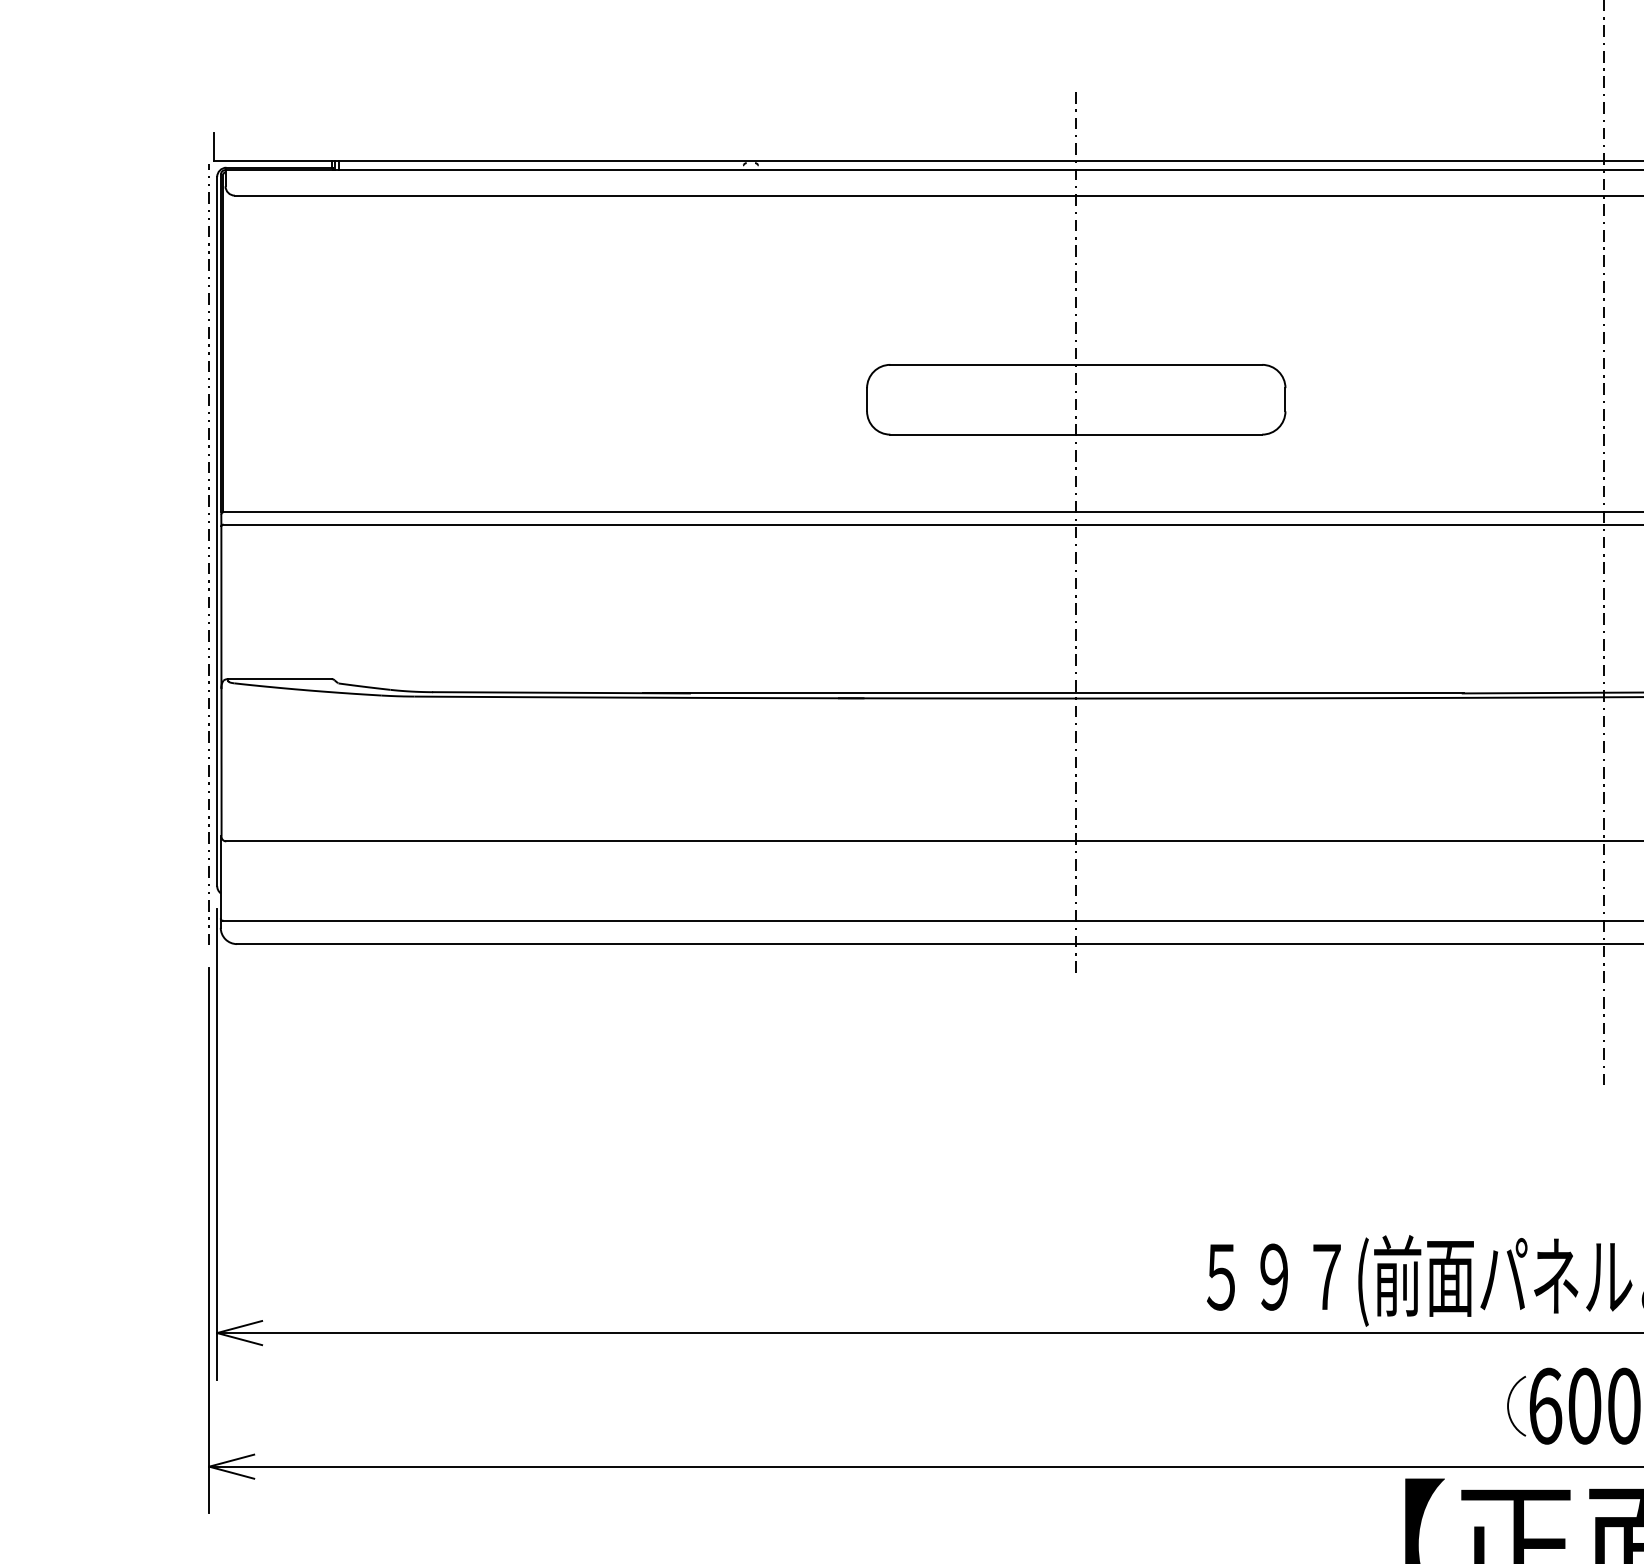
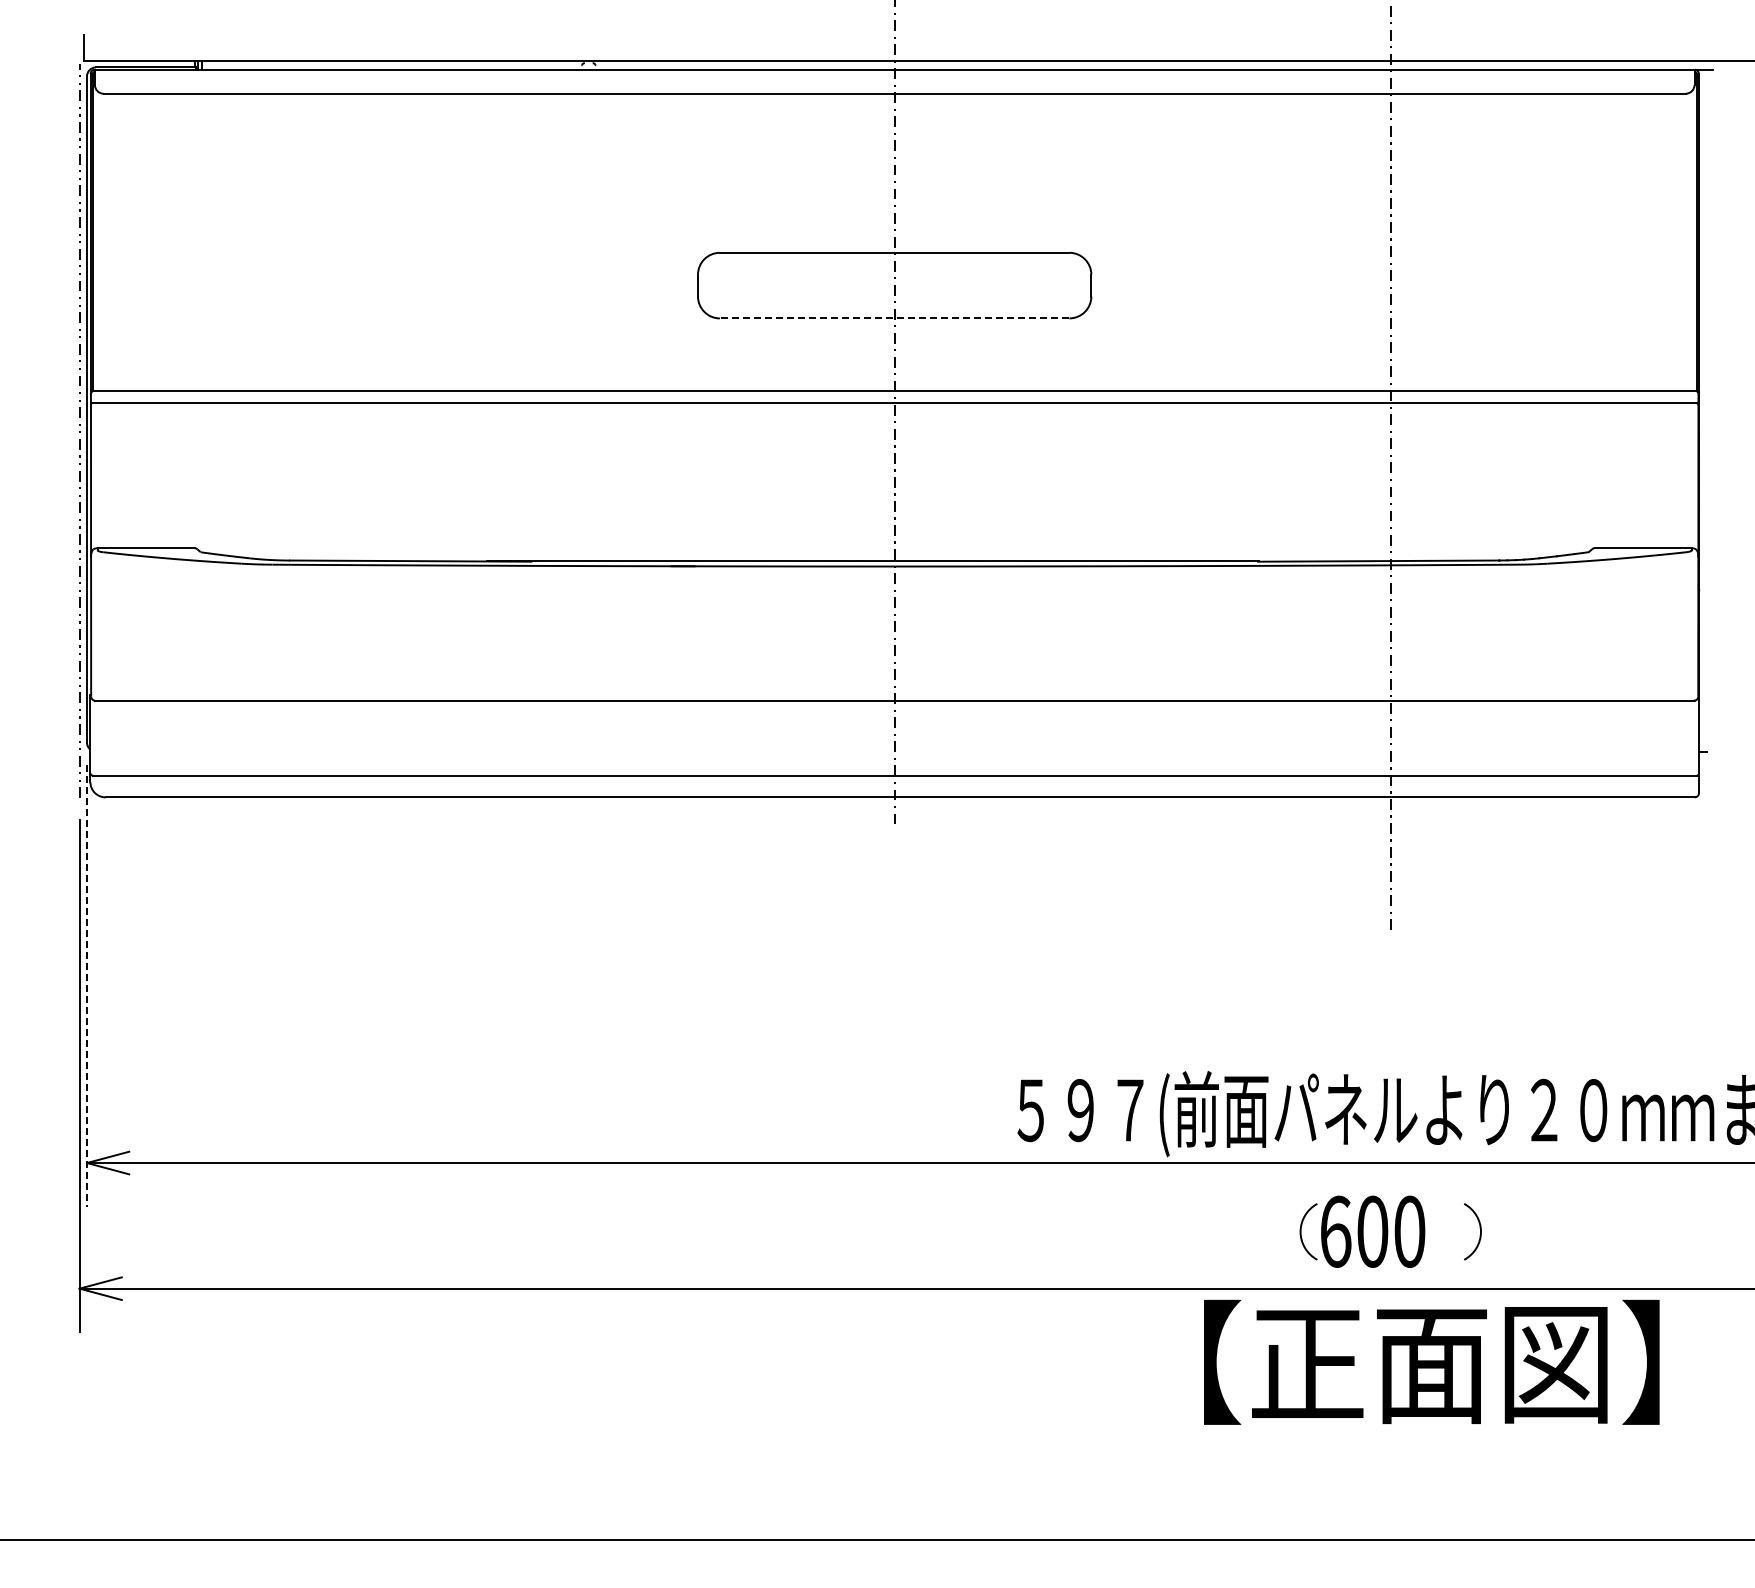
line: (1076, 434) -> (894, 318), solid -> dashed
line: (217, 1145) -> (87, 986), solid -> dashed

